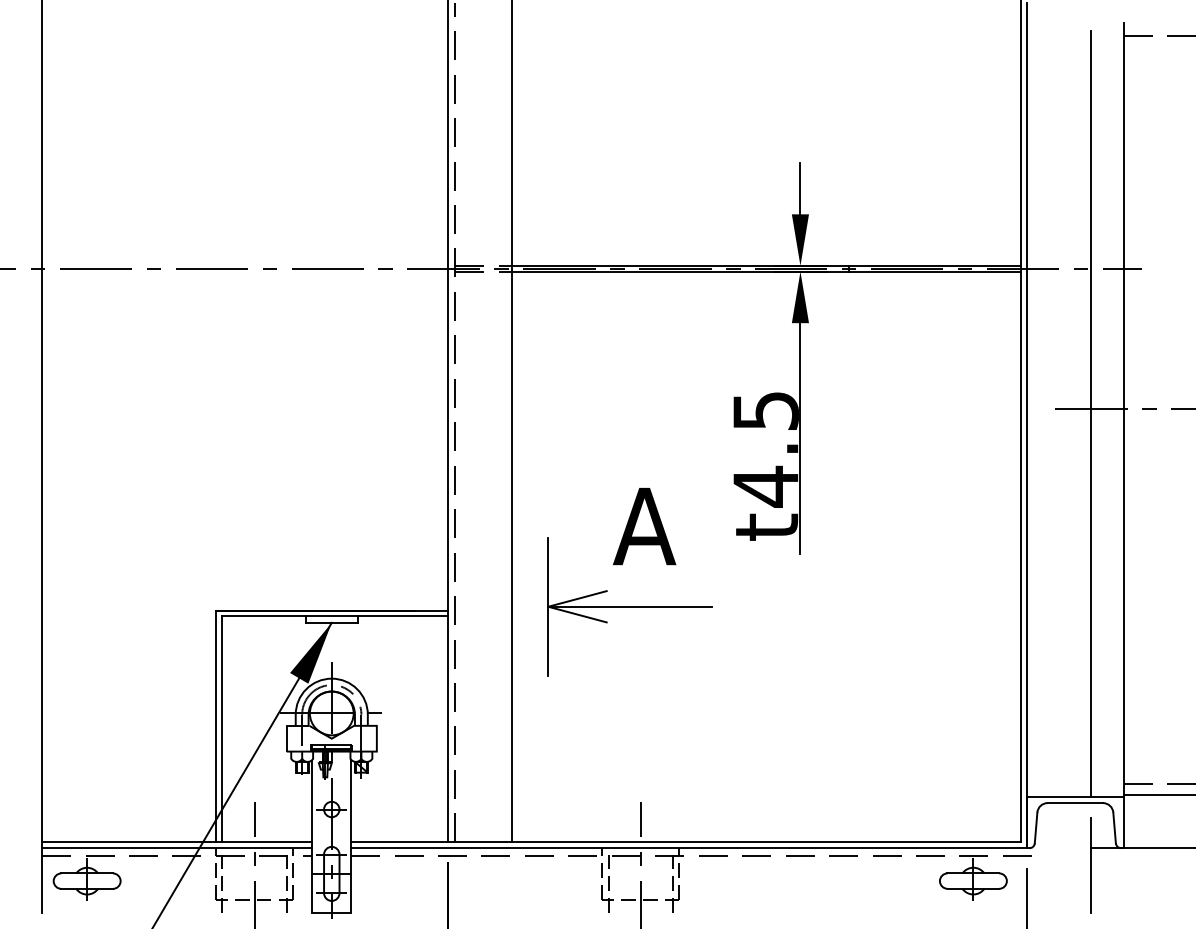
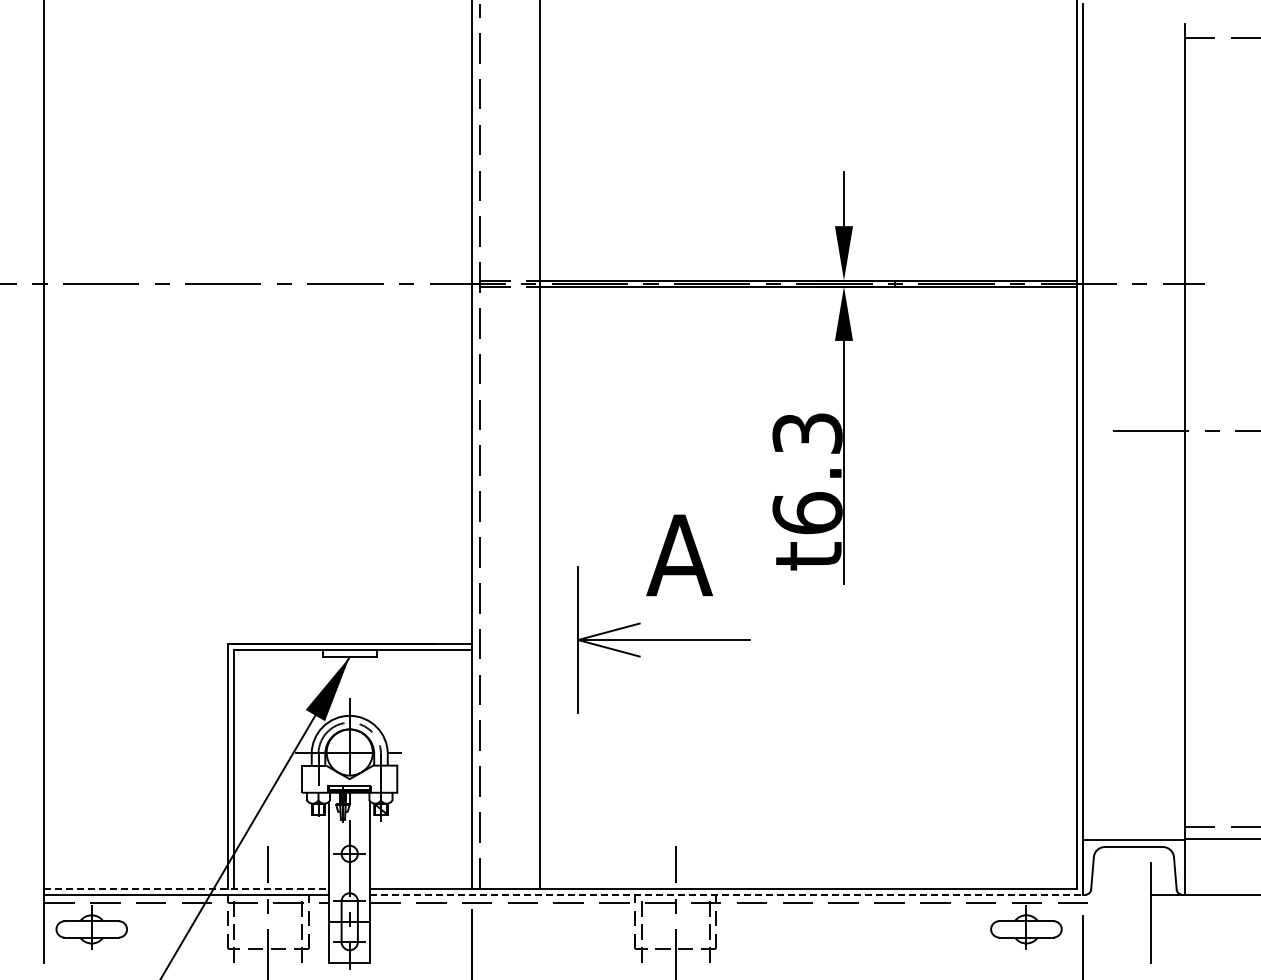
line: (1091, 413) -> (1150, 436), removed
text: (765, 449) -> (807, 474), t4.5 -> t6.3
line: (176, 842) -> (186, 888), solid -> dashed
line: (689, 848) -> (727, 894), solid -> dashed

